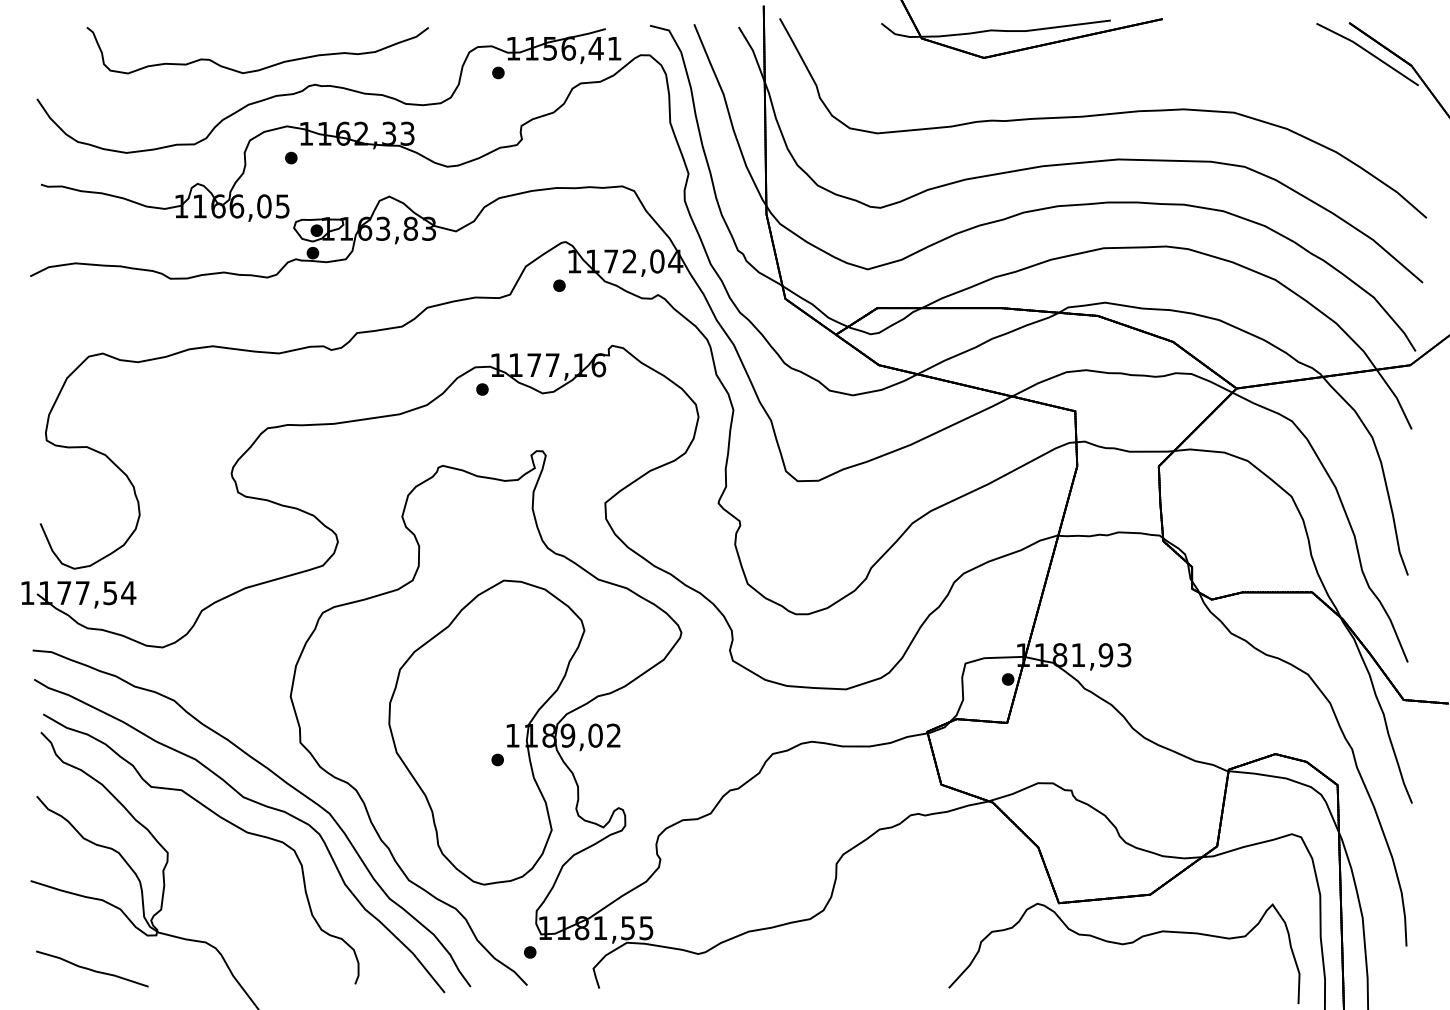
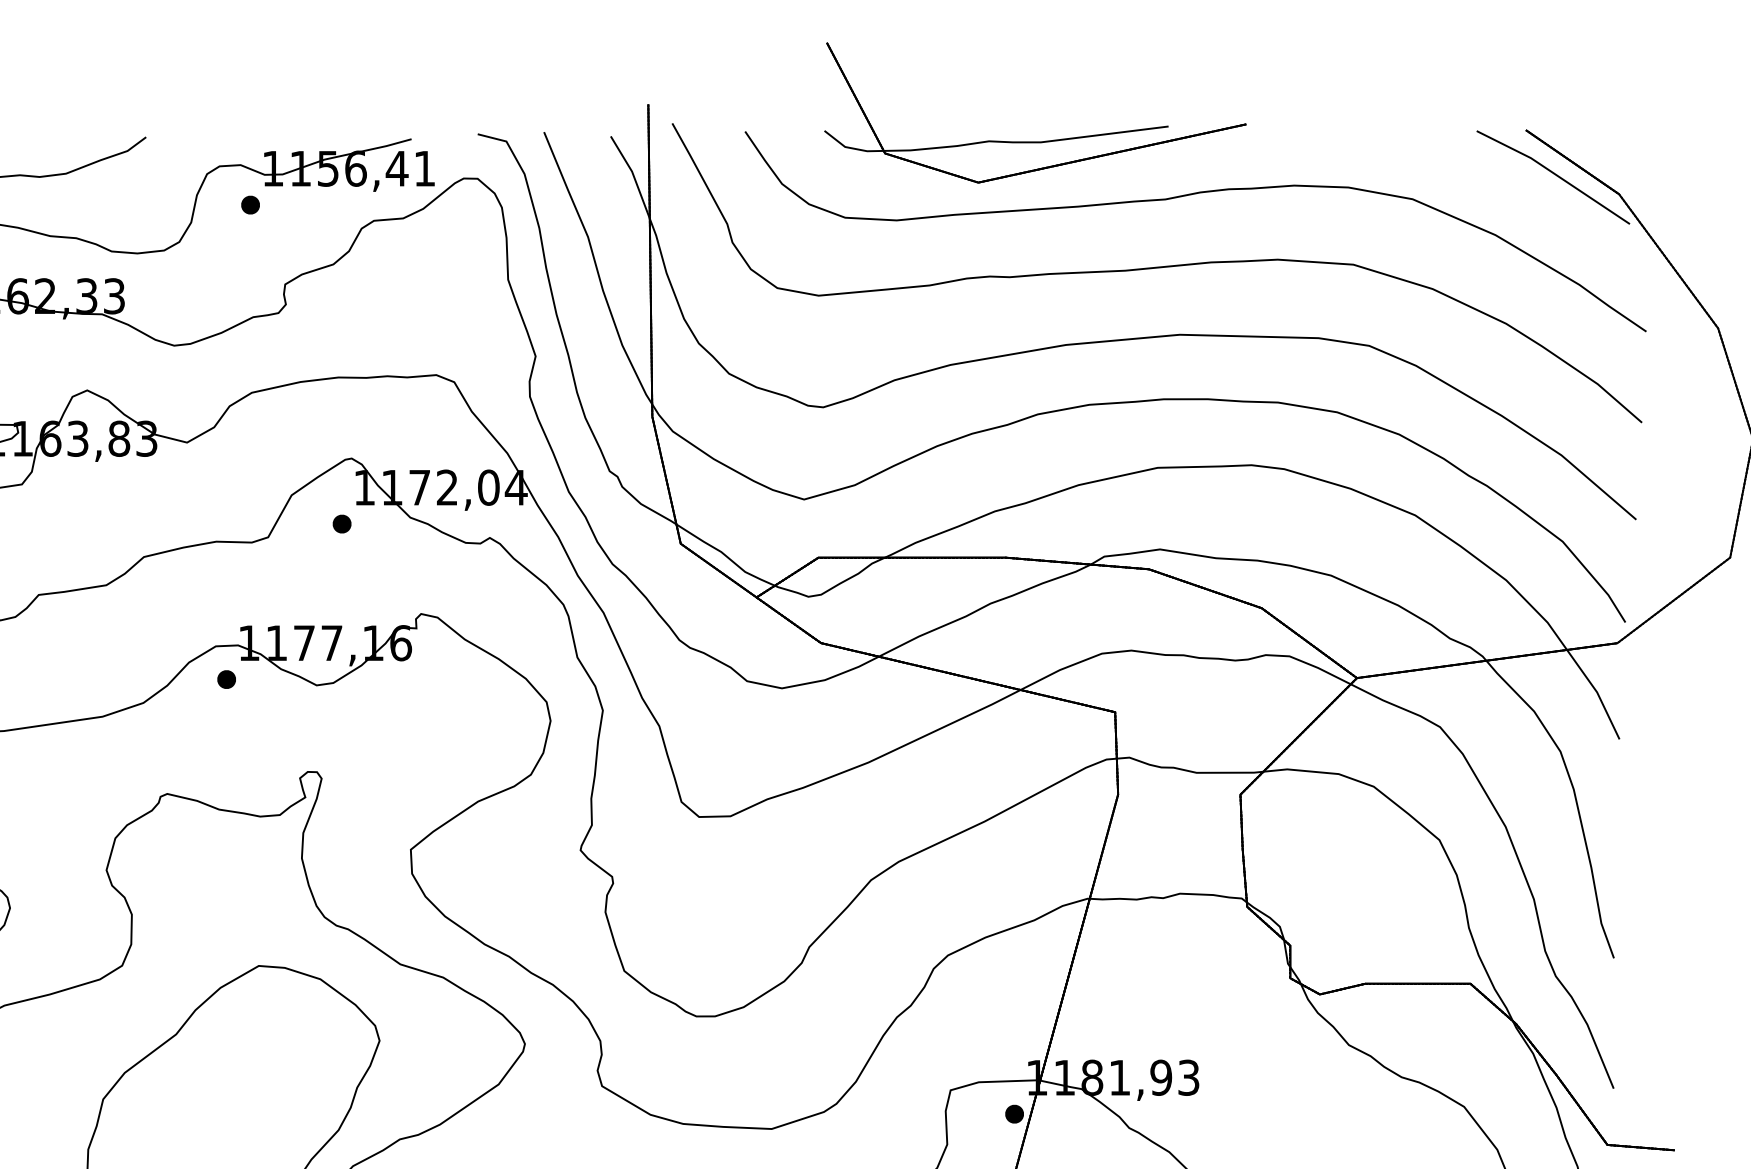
part: (1123, 67) -> (1187, 196), added

